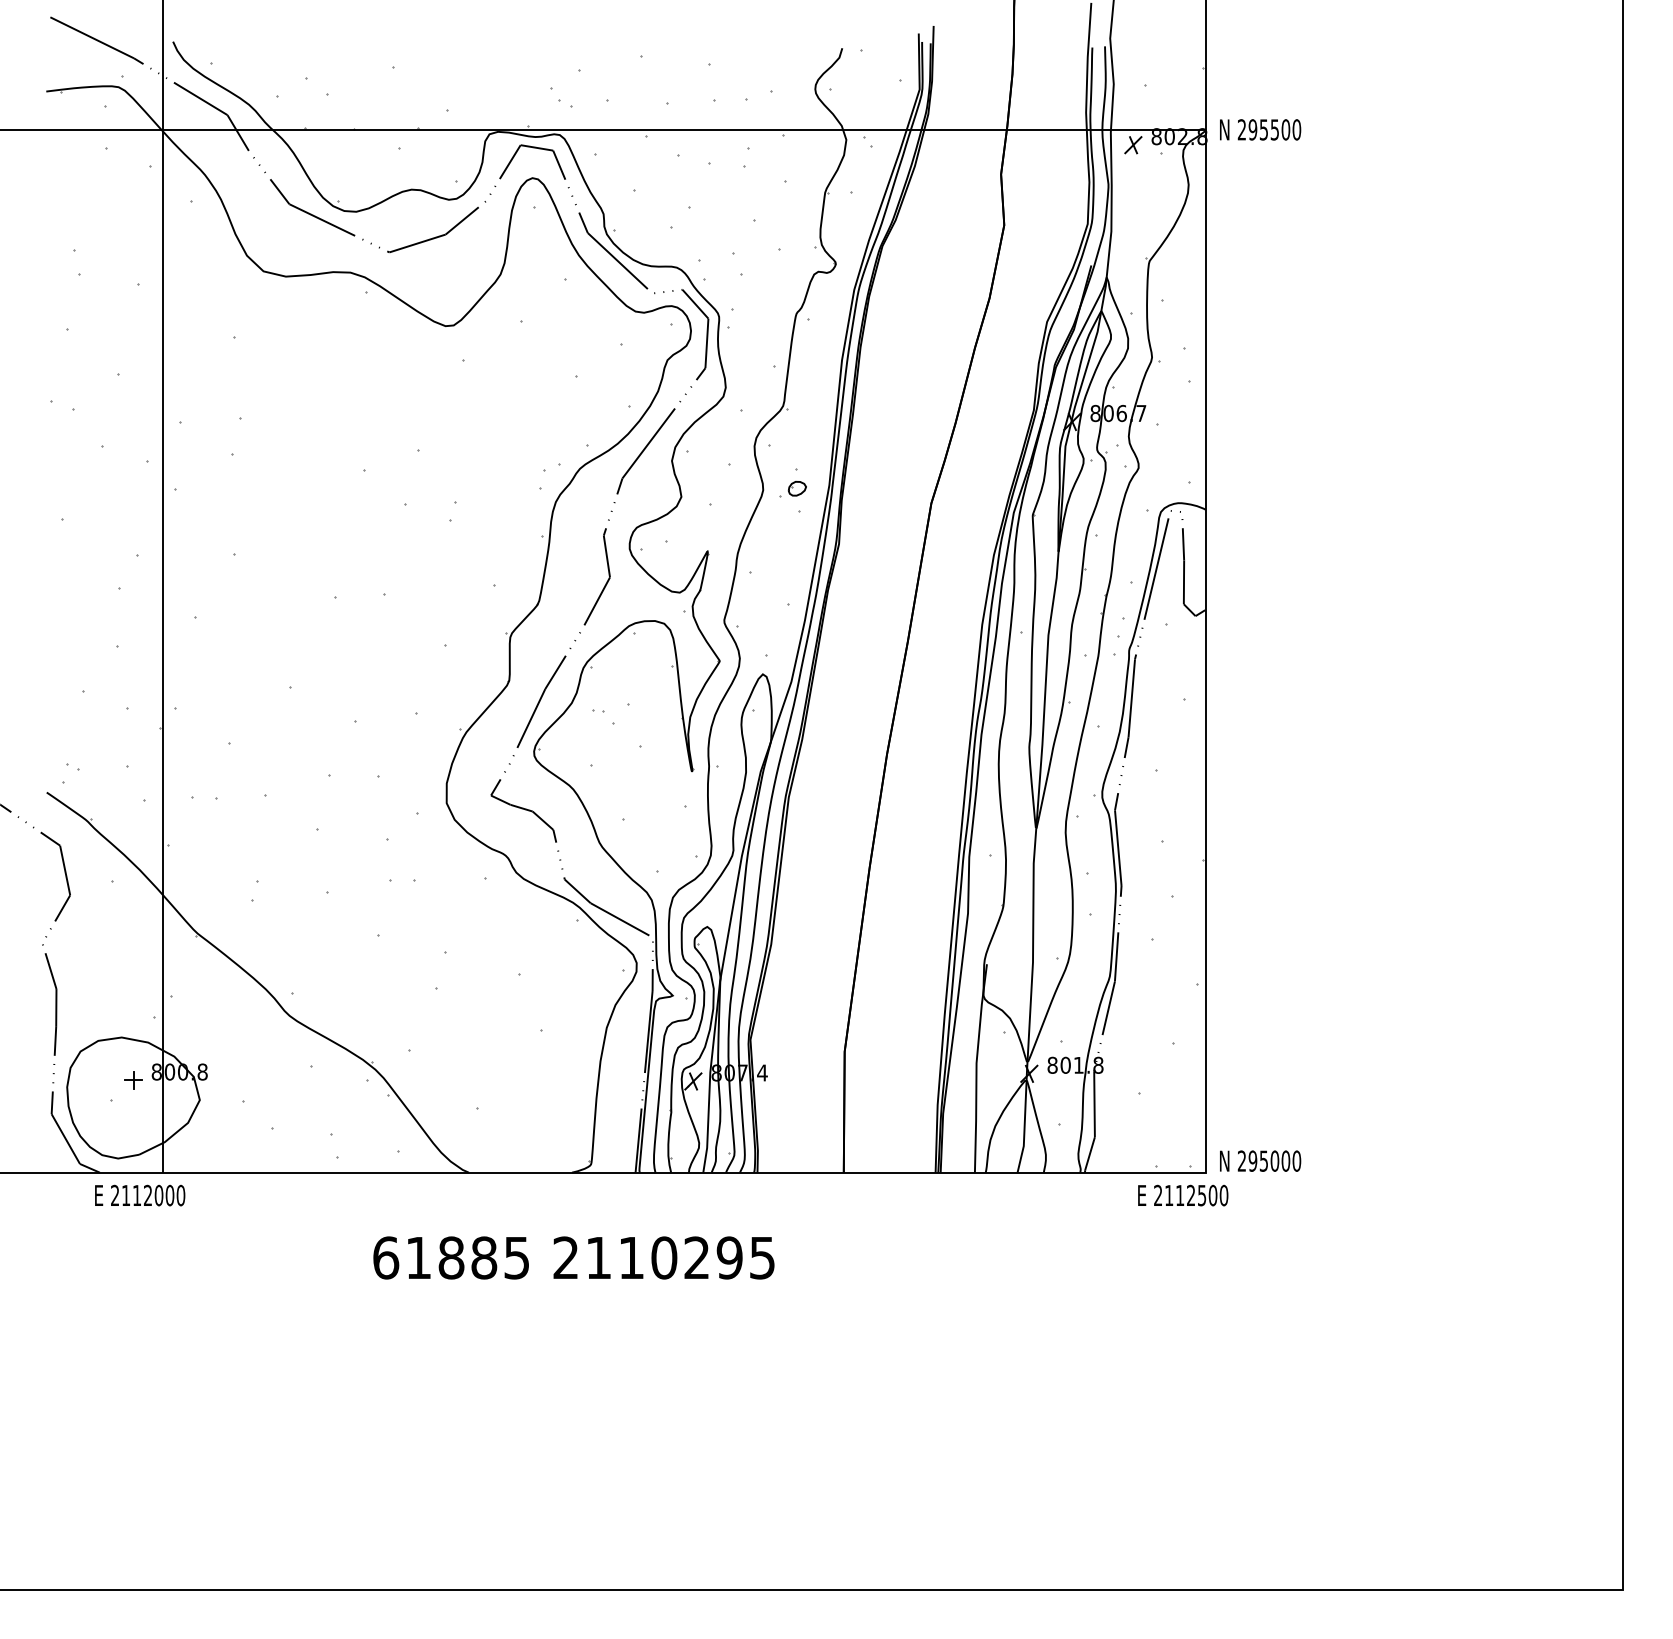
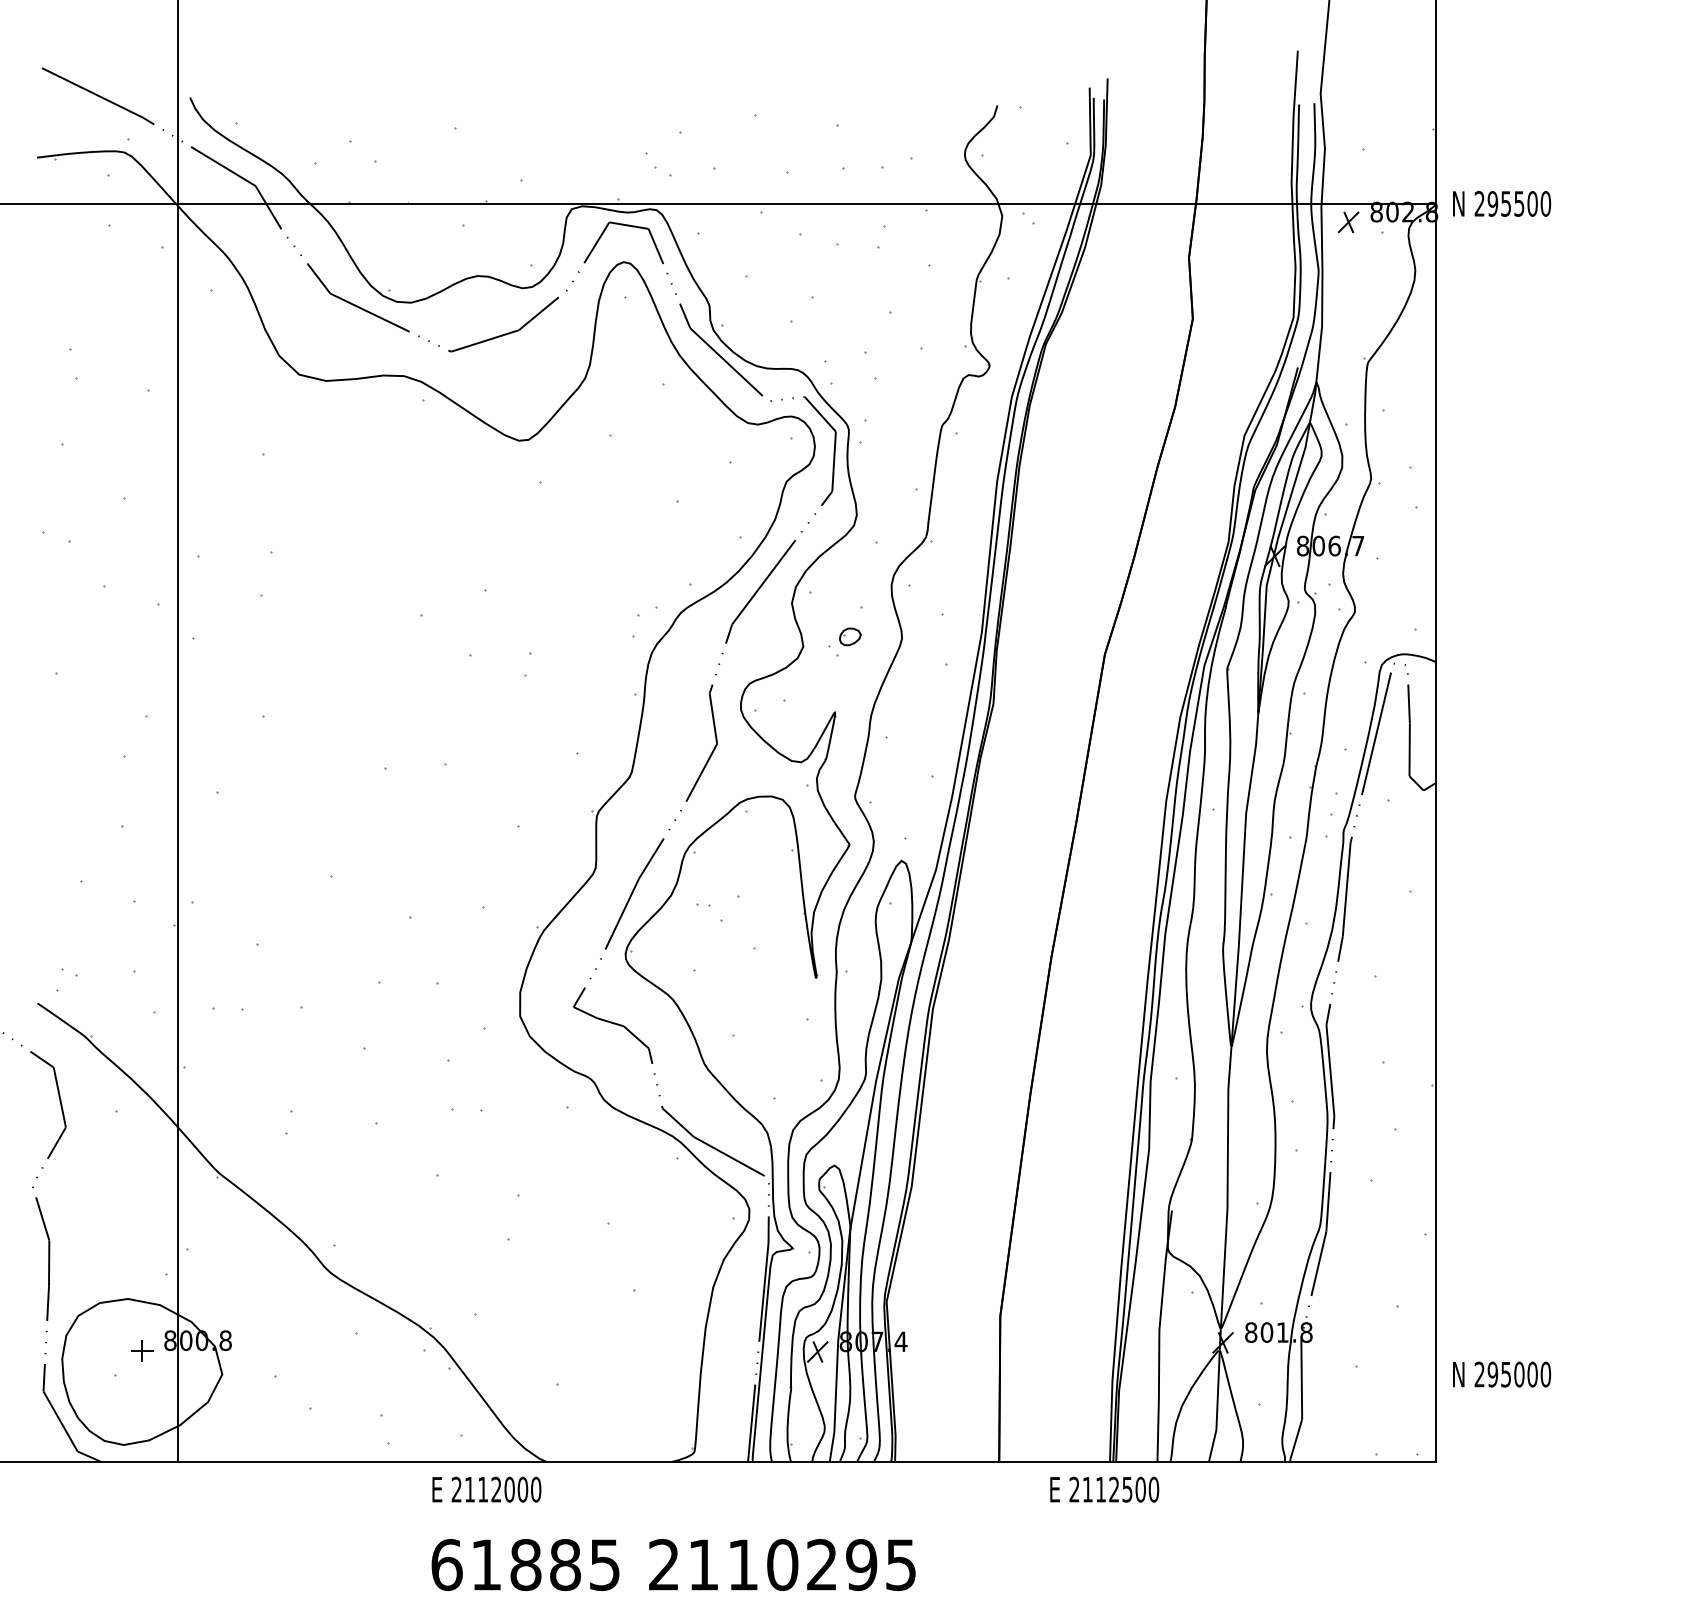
part: (792, 489) -> (844, 637), moved
text: (1260, 1160) -> (1501, 1373), moved
text: (140, 1195) -> (487, 1489), moved
text: (1183, 1195) -> (1105, 1489), moved

